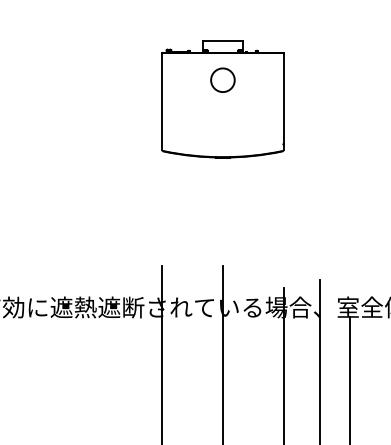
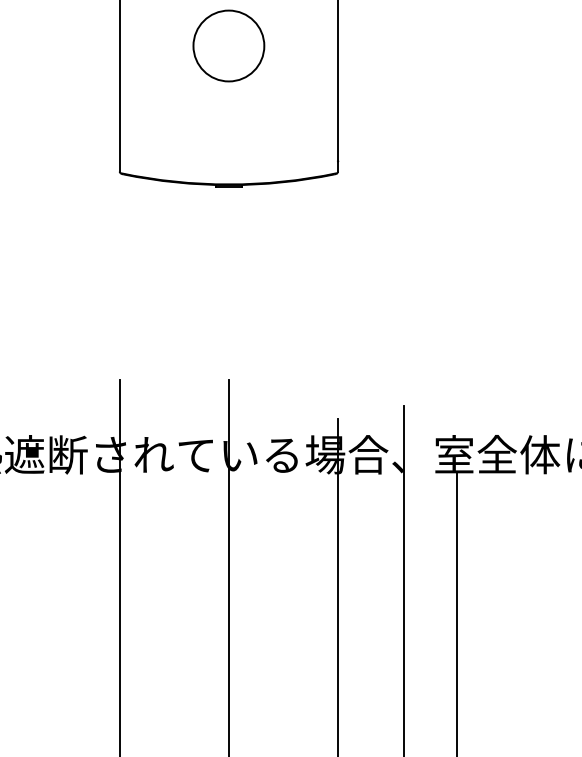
circle: (222, 79) -> (228, 44), size x1.67

